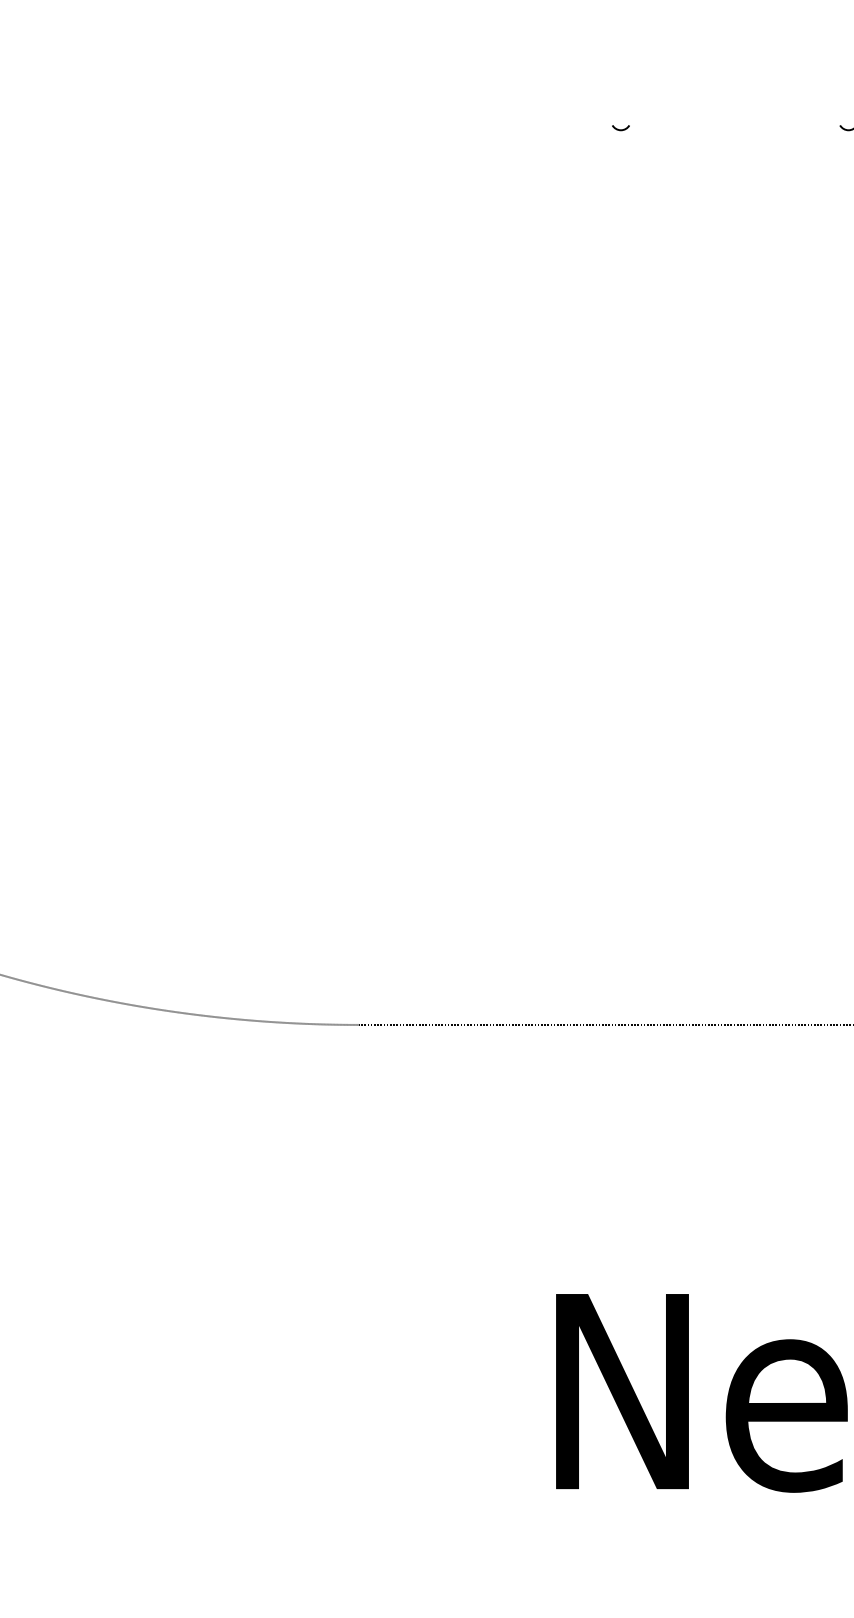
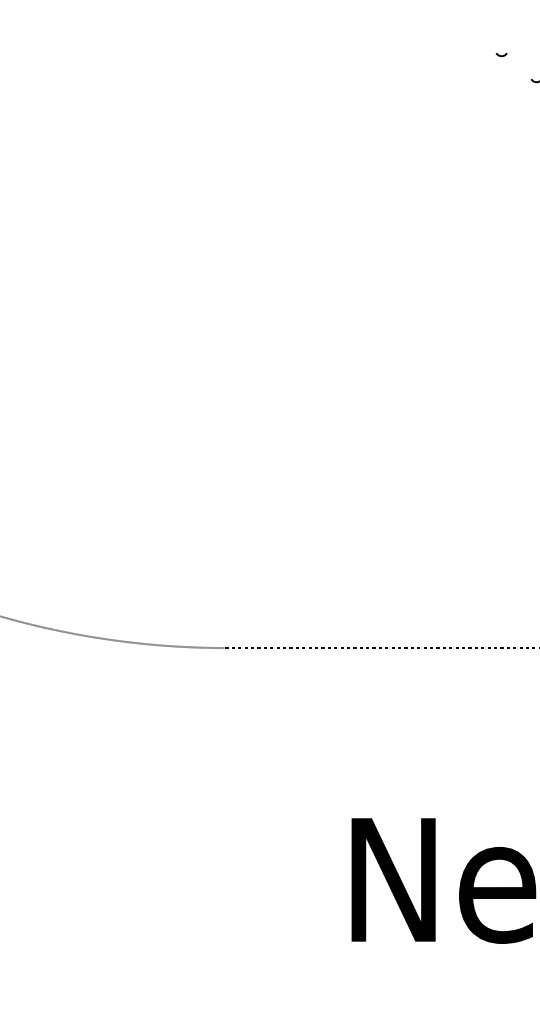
arc: (620, 129) -> (501, 55), moved

